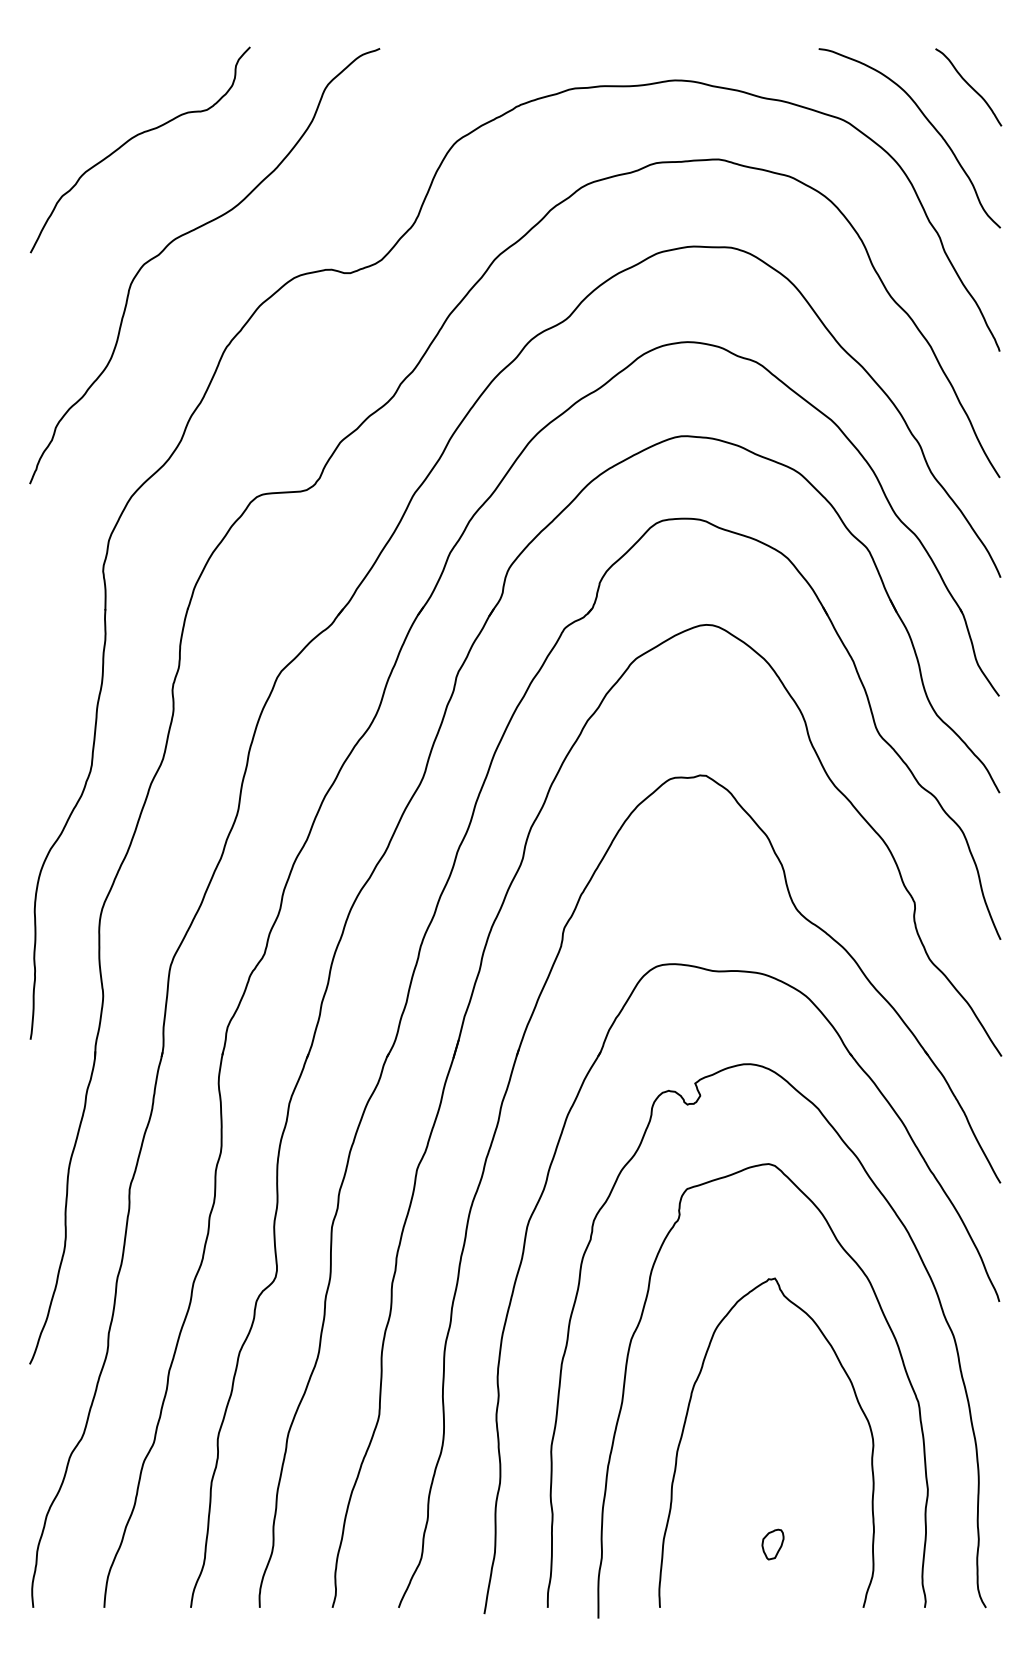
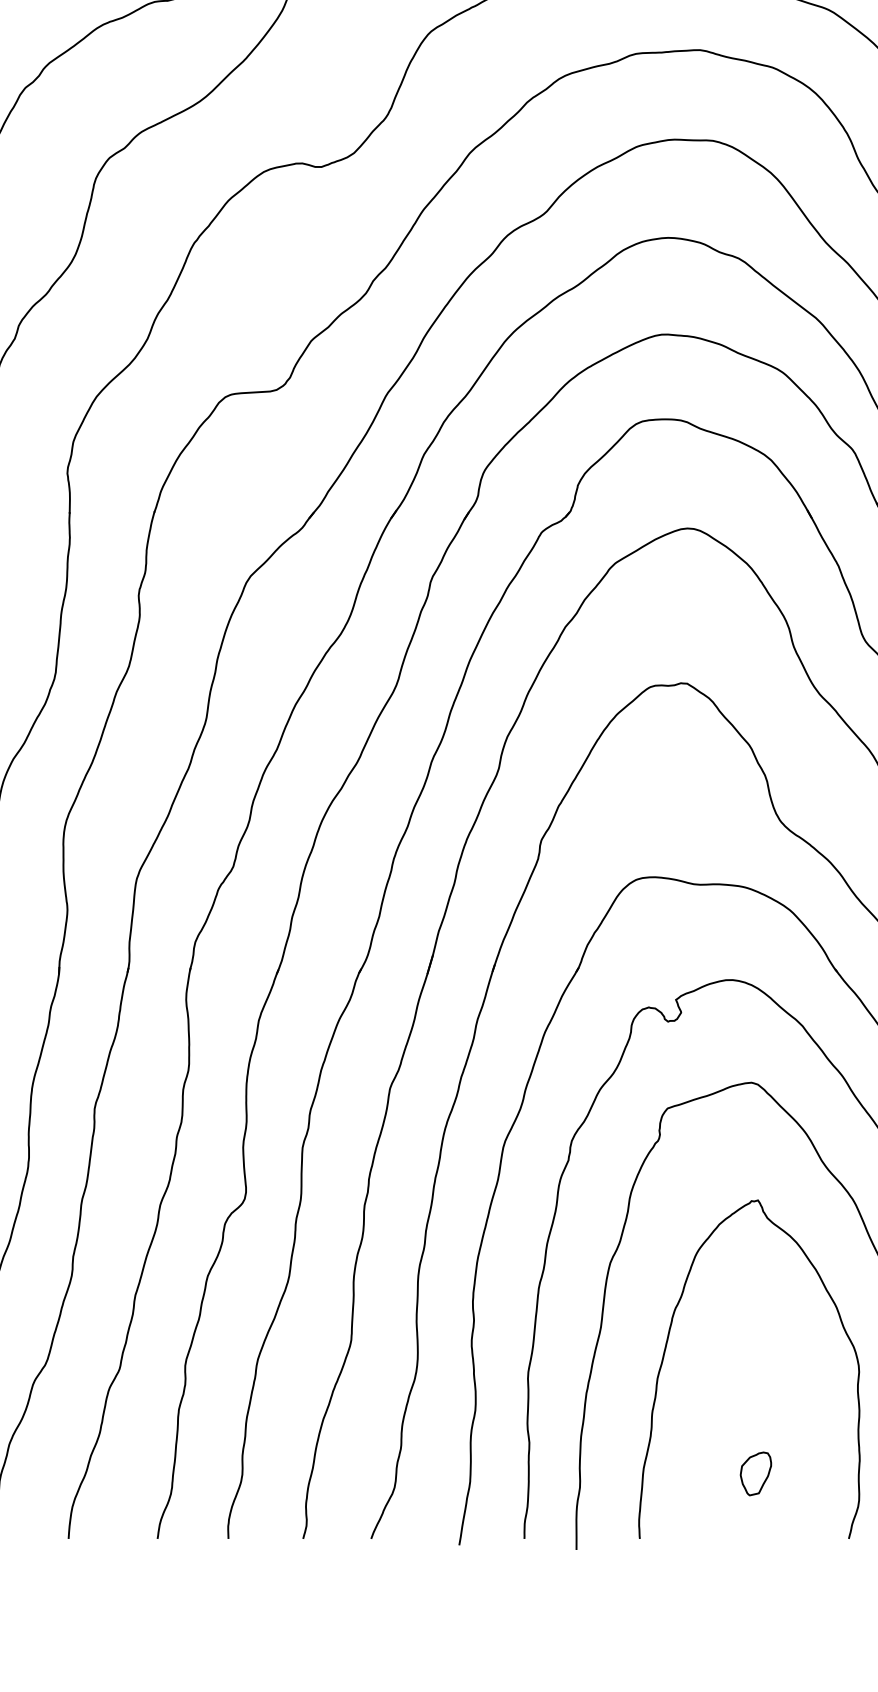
part: (772, 1544) -> (755, 1473), size x1.4

